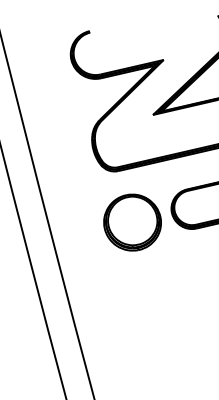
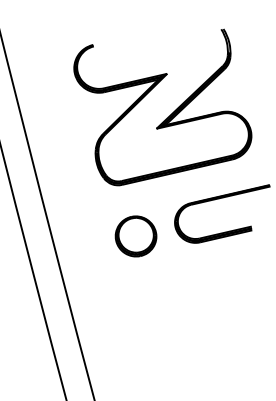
part: (131, 222) -> (135, 236), size x0.71

